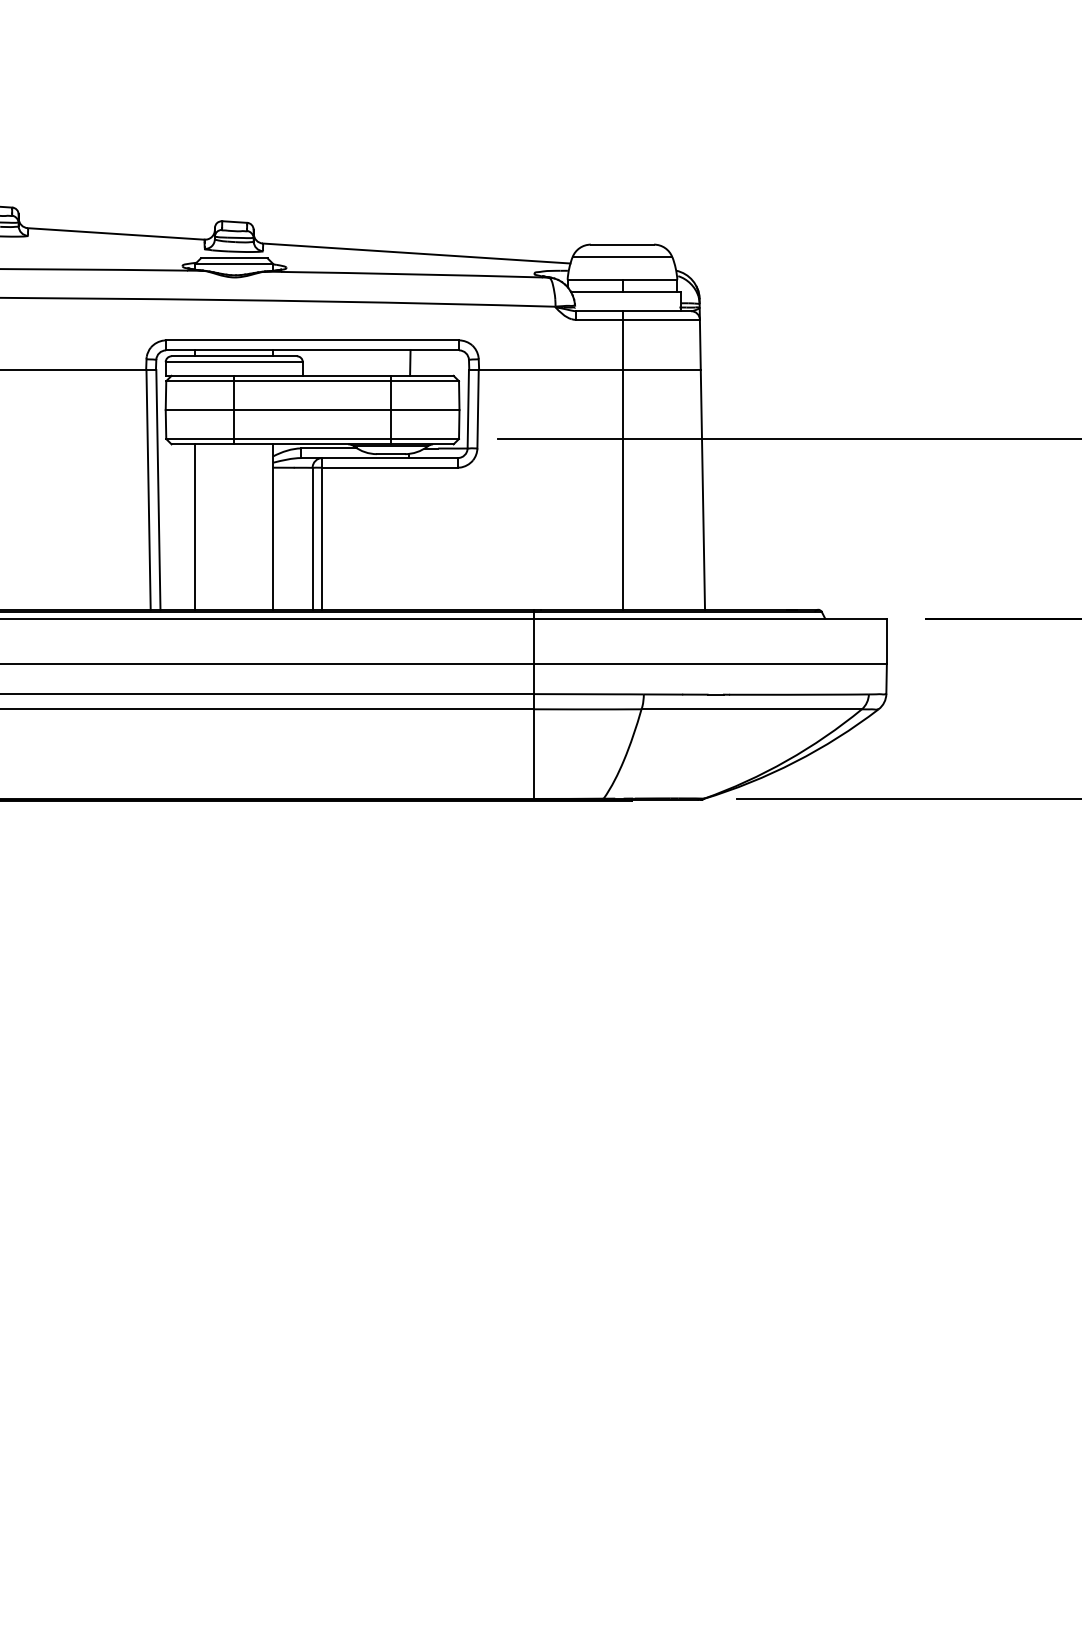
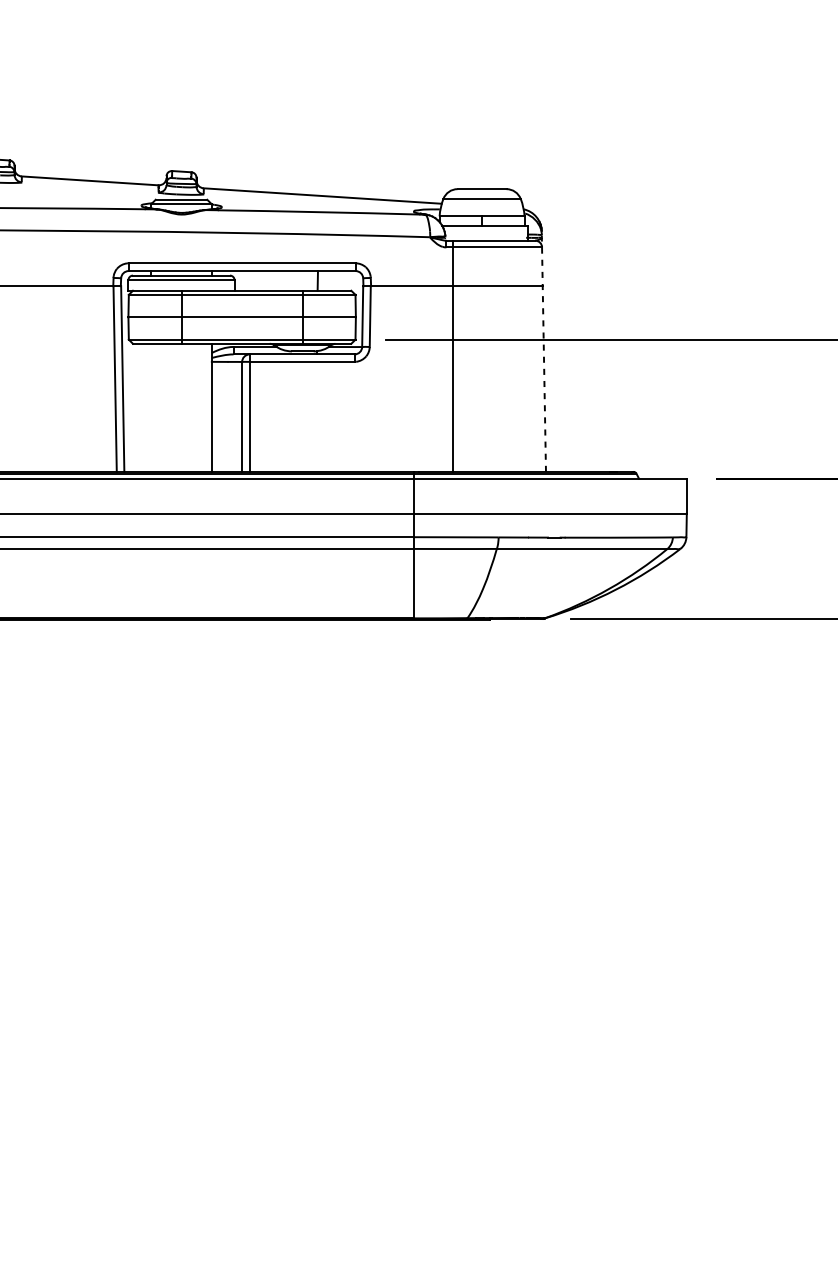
line: (702, 453) -> (544, 350), solid -> dashed
line: (622, 460) -> (452, 356), moved
line: (195, 526) -> (151, 407), removed

